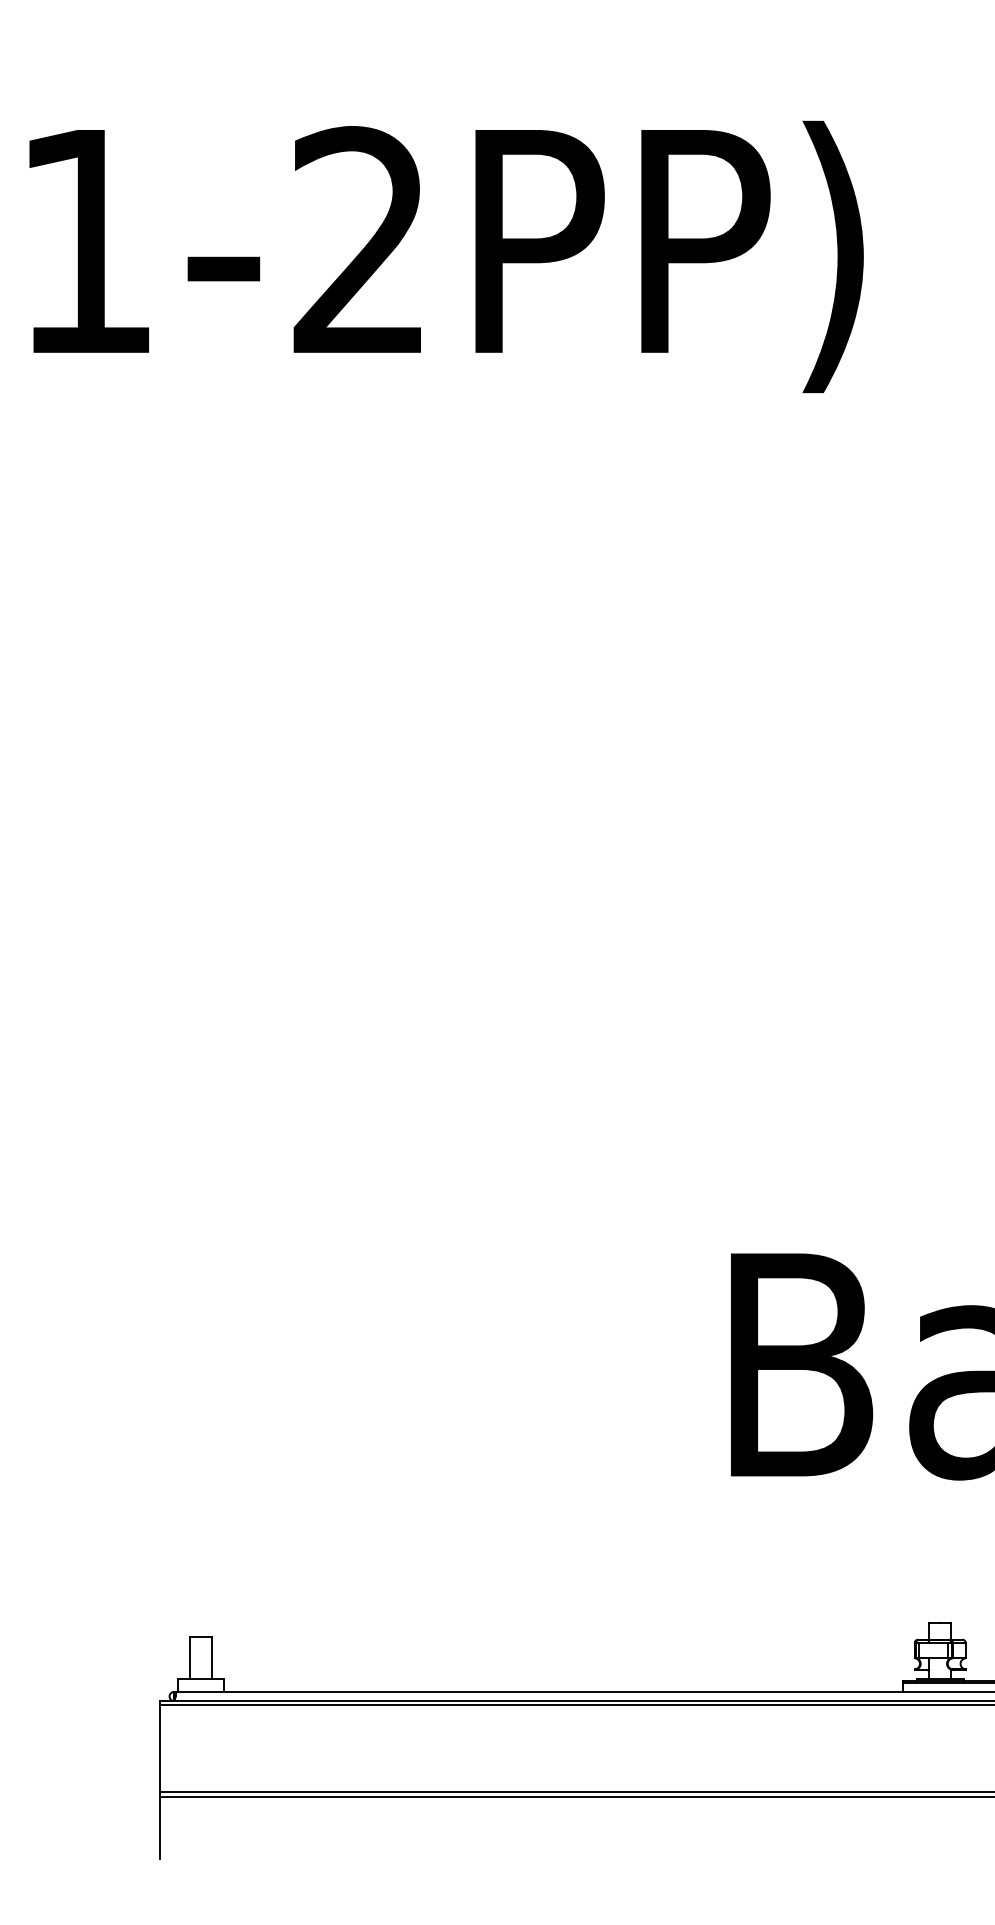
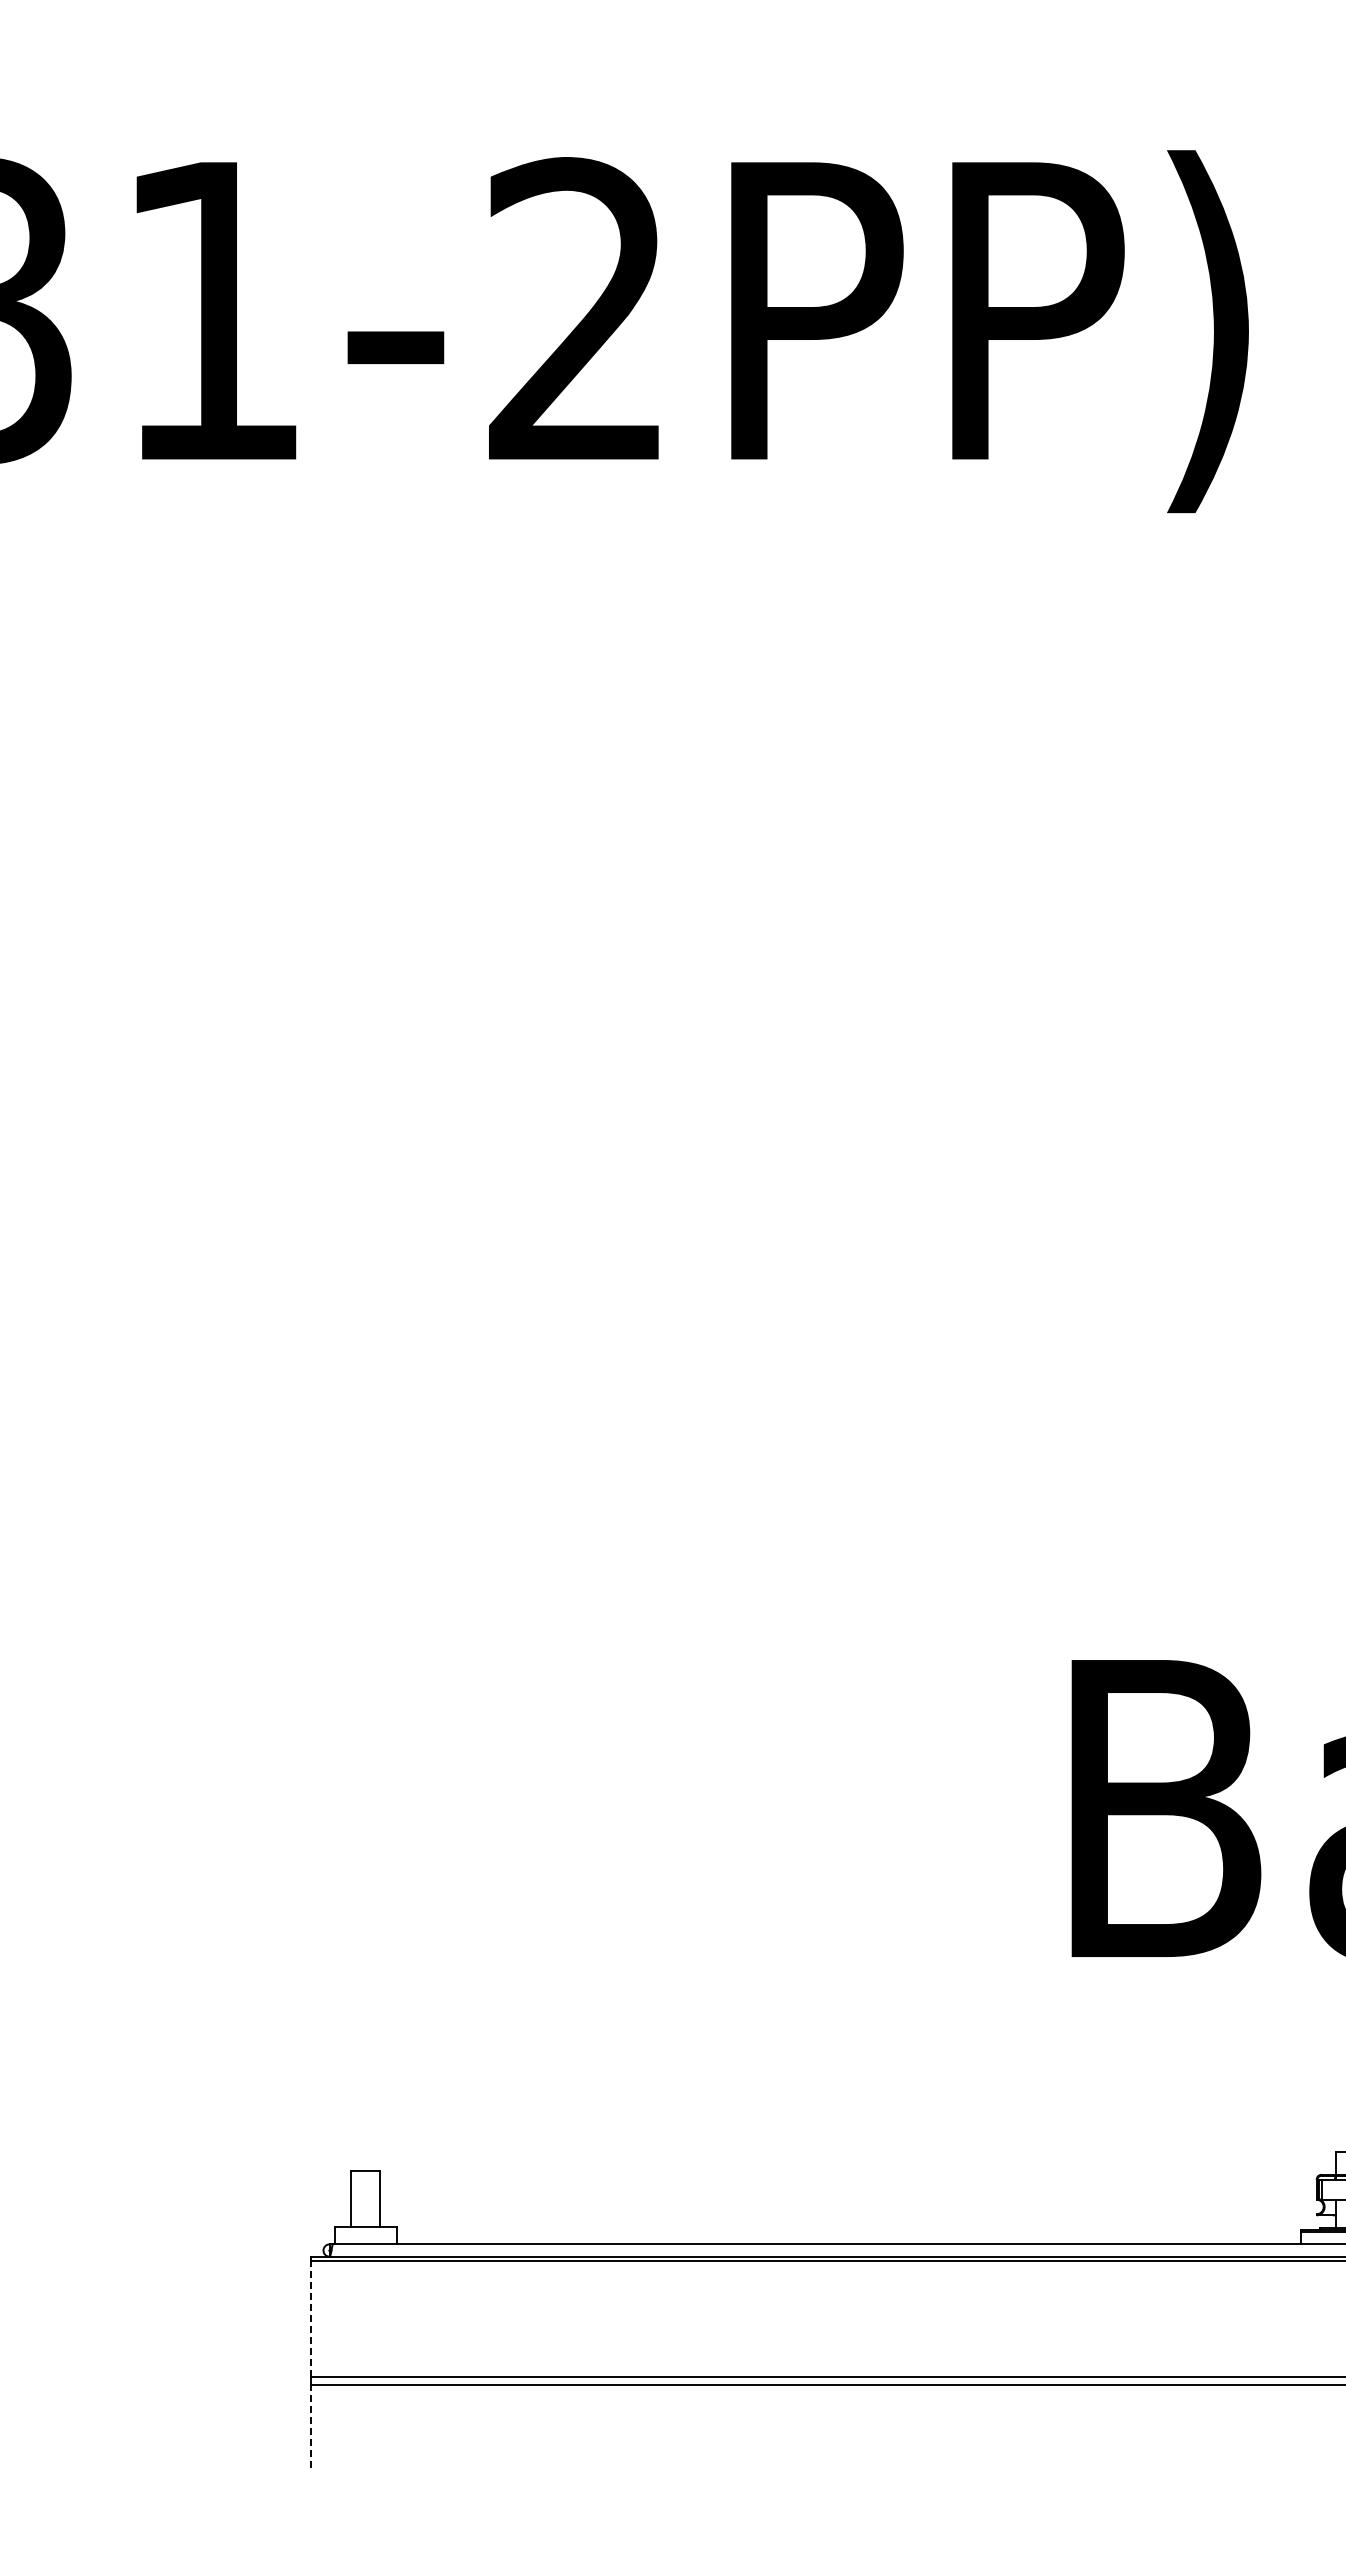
line: (160, 1747) -> (311, 2318), solid -> dashed
line: (160, 1827) -> (311, 2425), solid -> dashed

